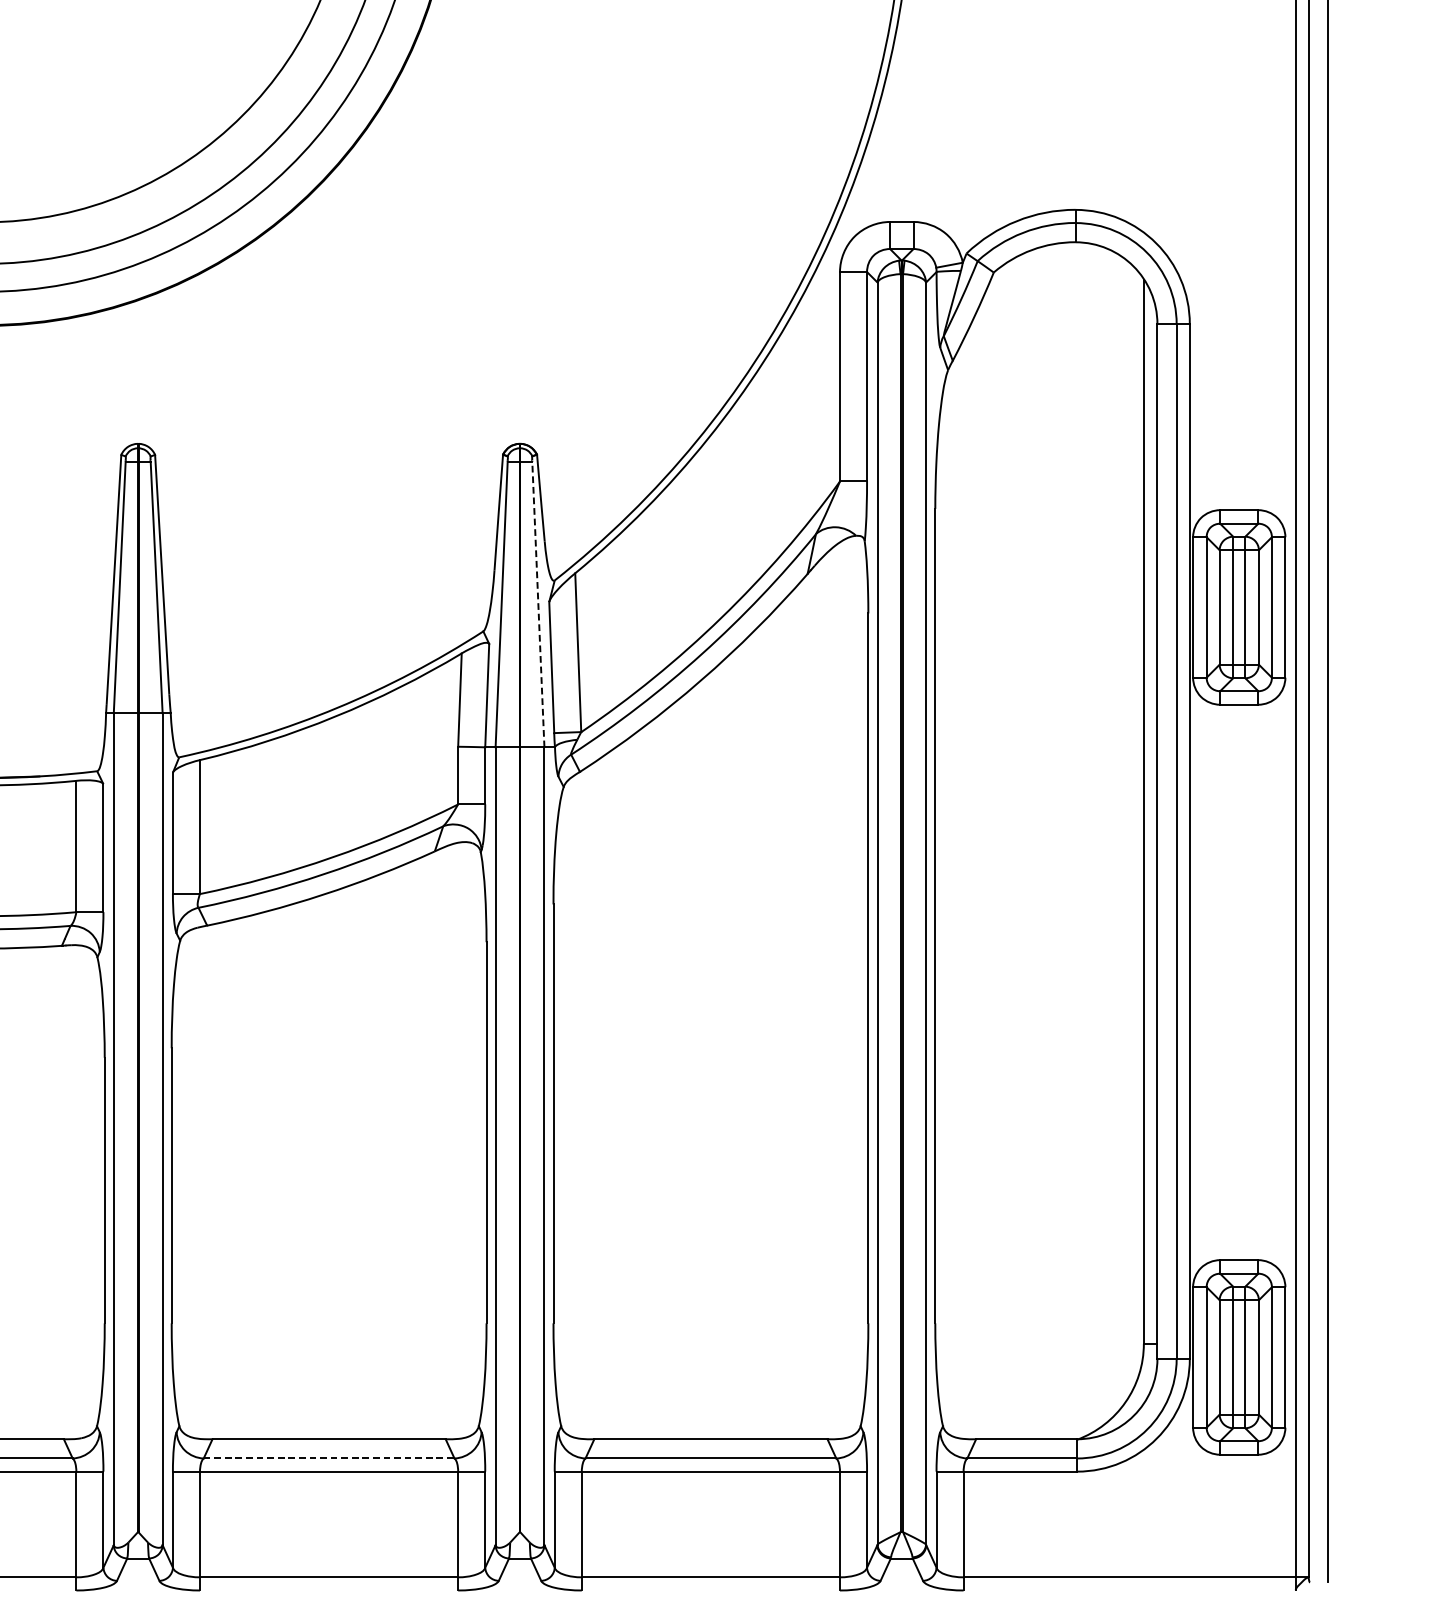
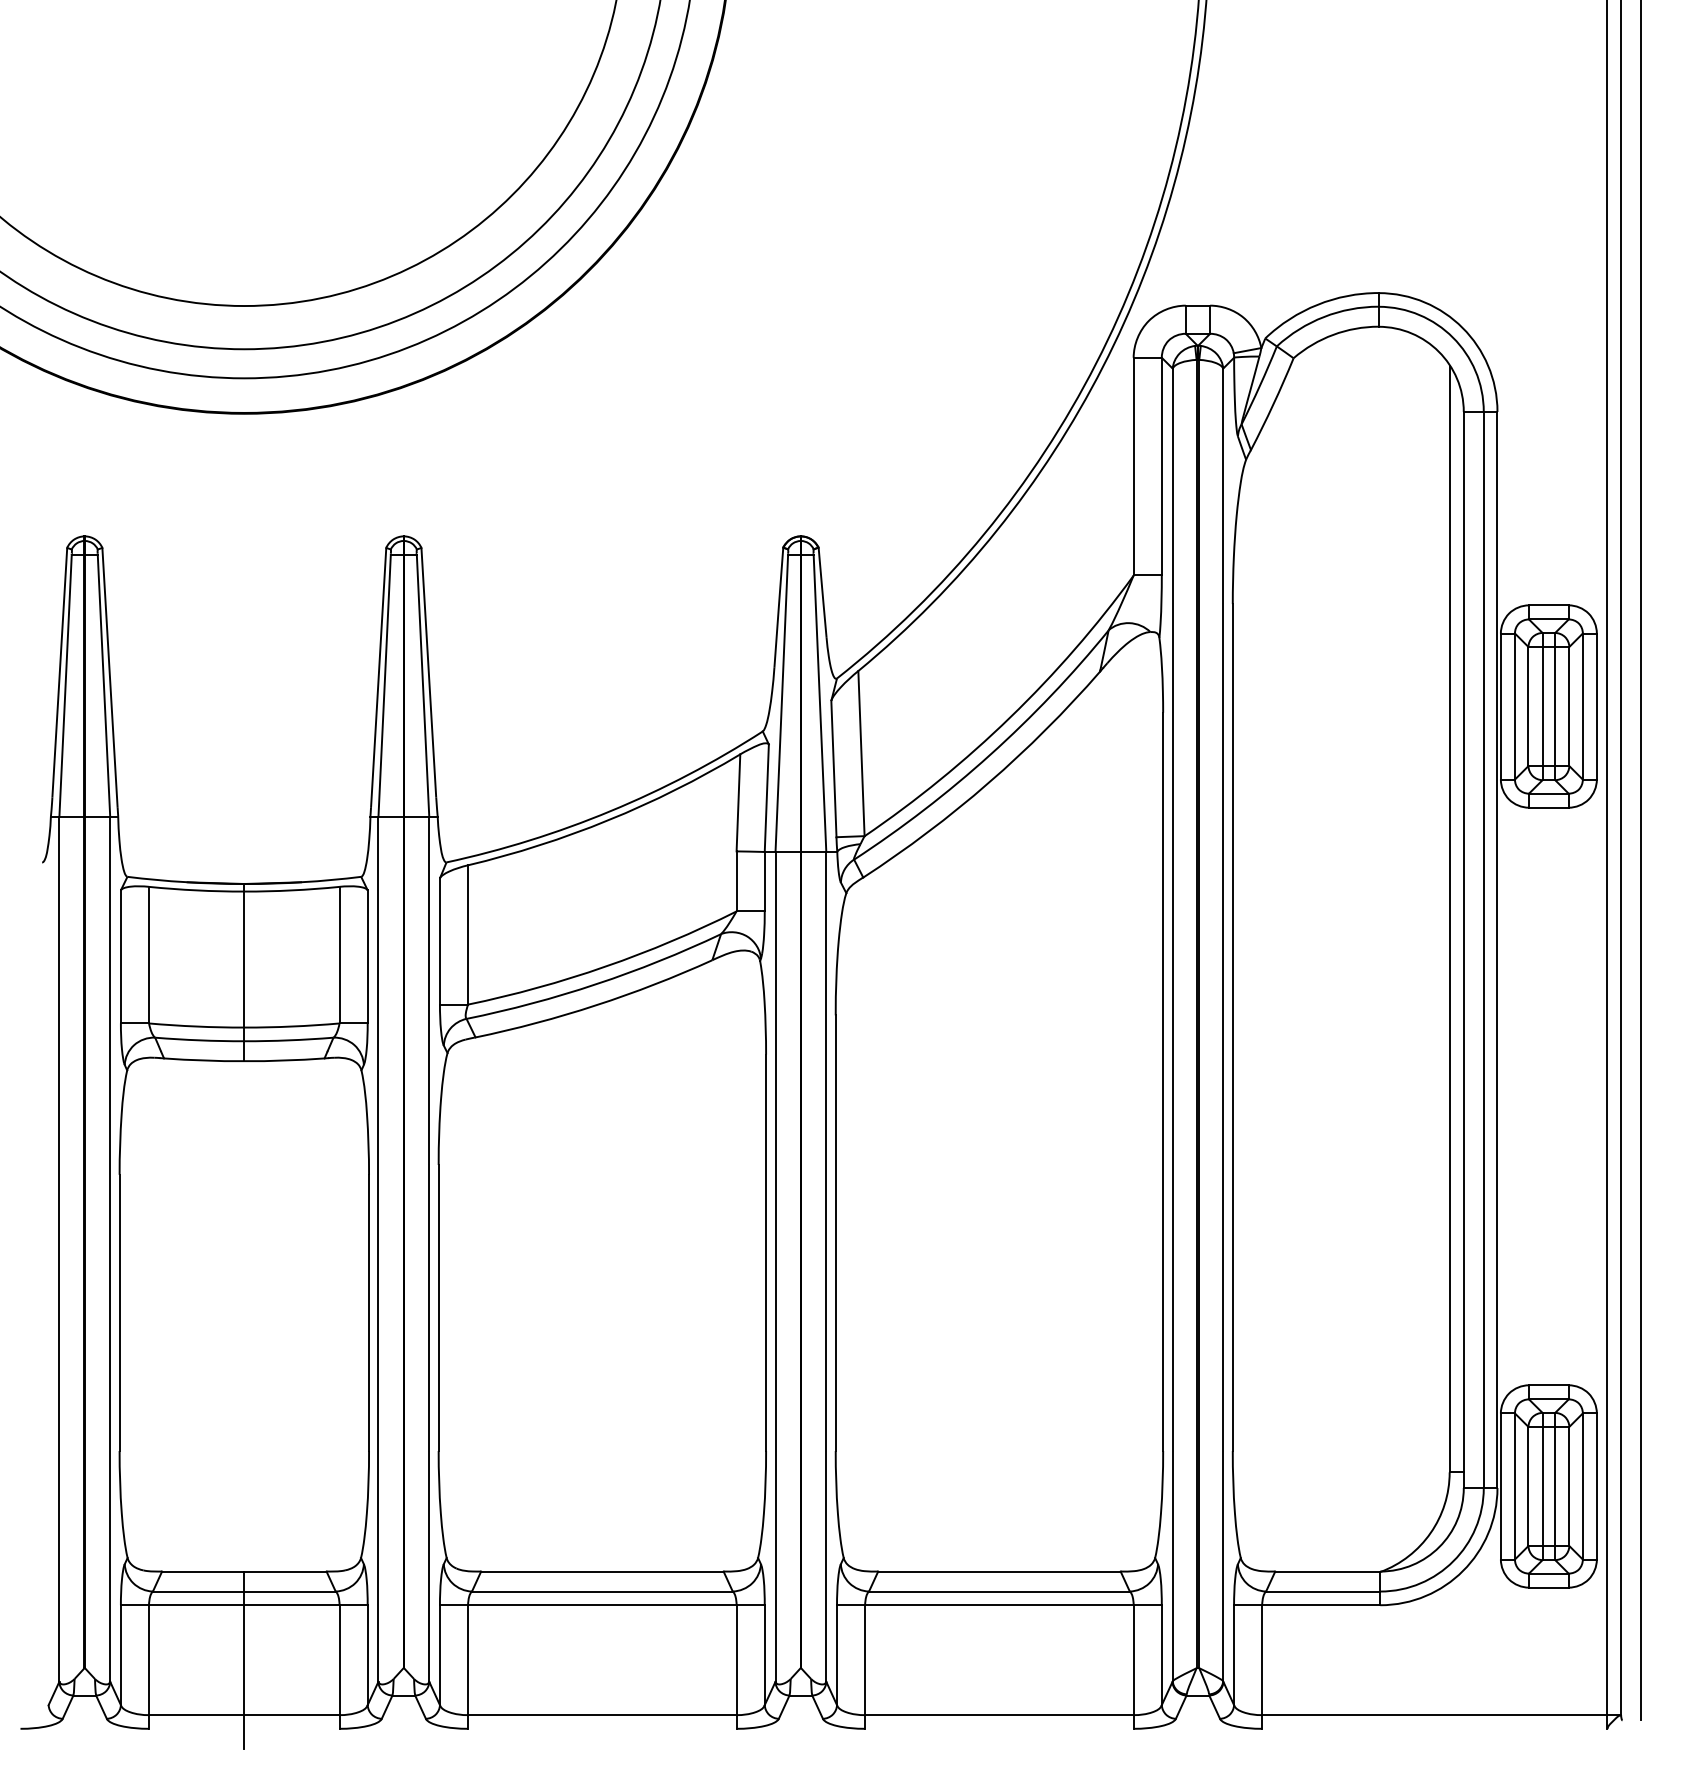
line: (537, 604) -> (819, 703), dashed -> solid
line: (329, 1458) -> (602, 1591), dashed -> solid

